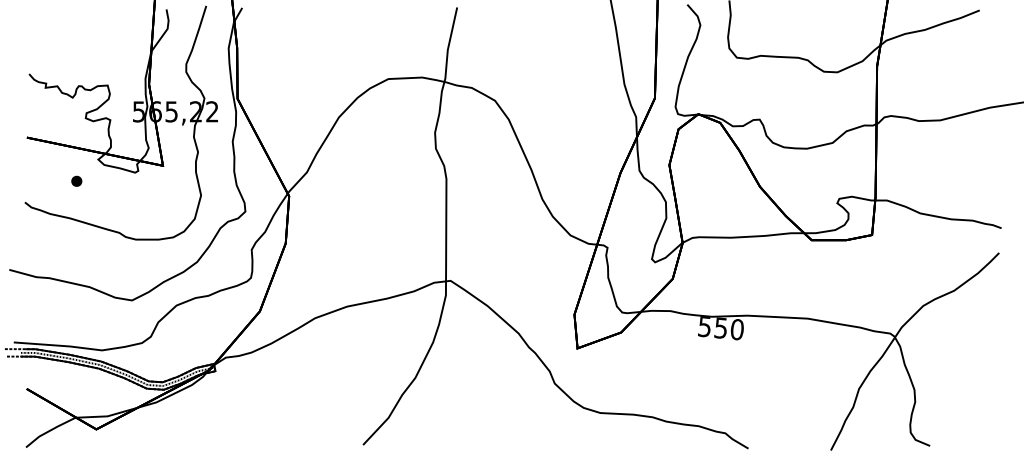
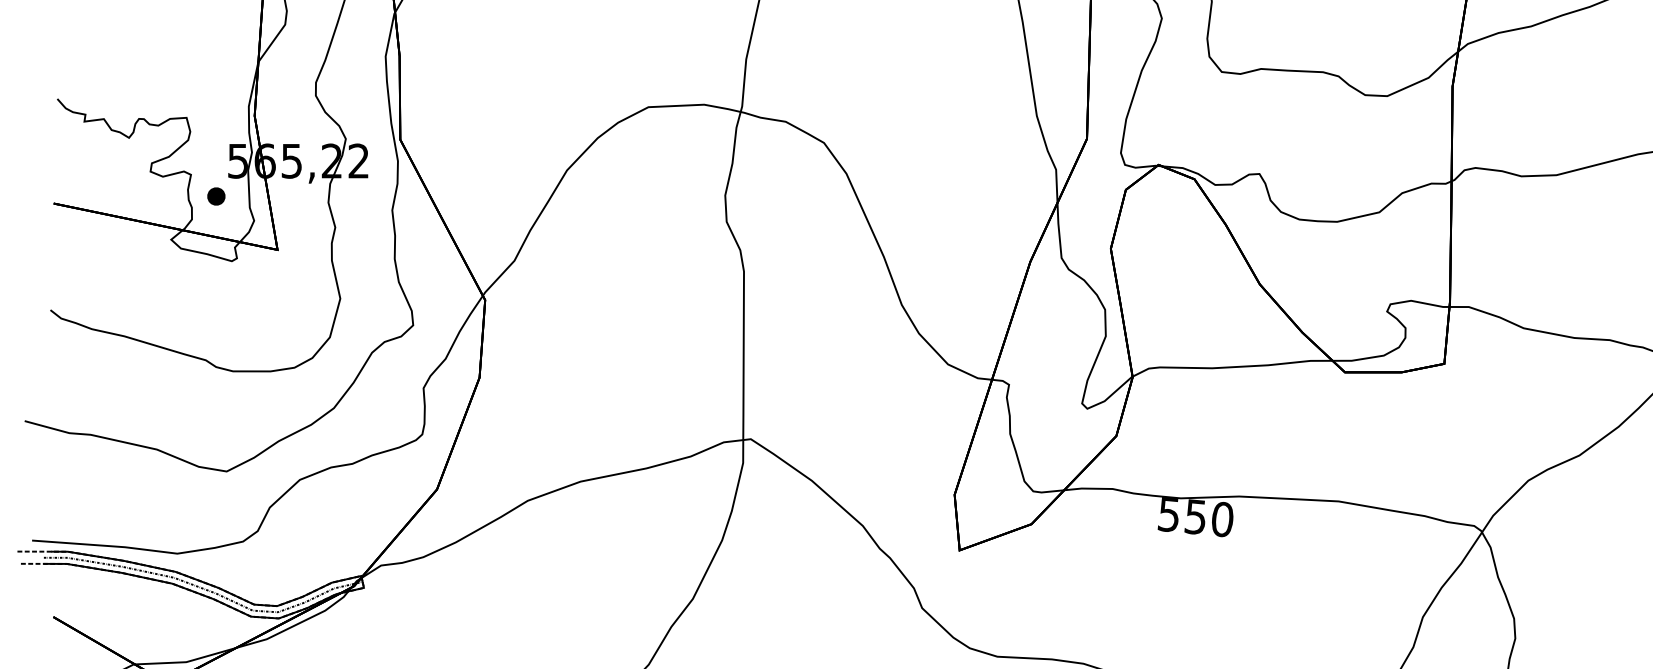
part: (76, 180) -> (215, 195), moved

